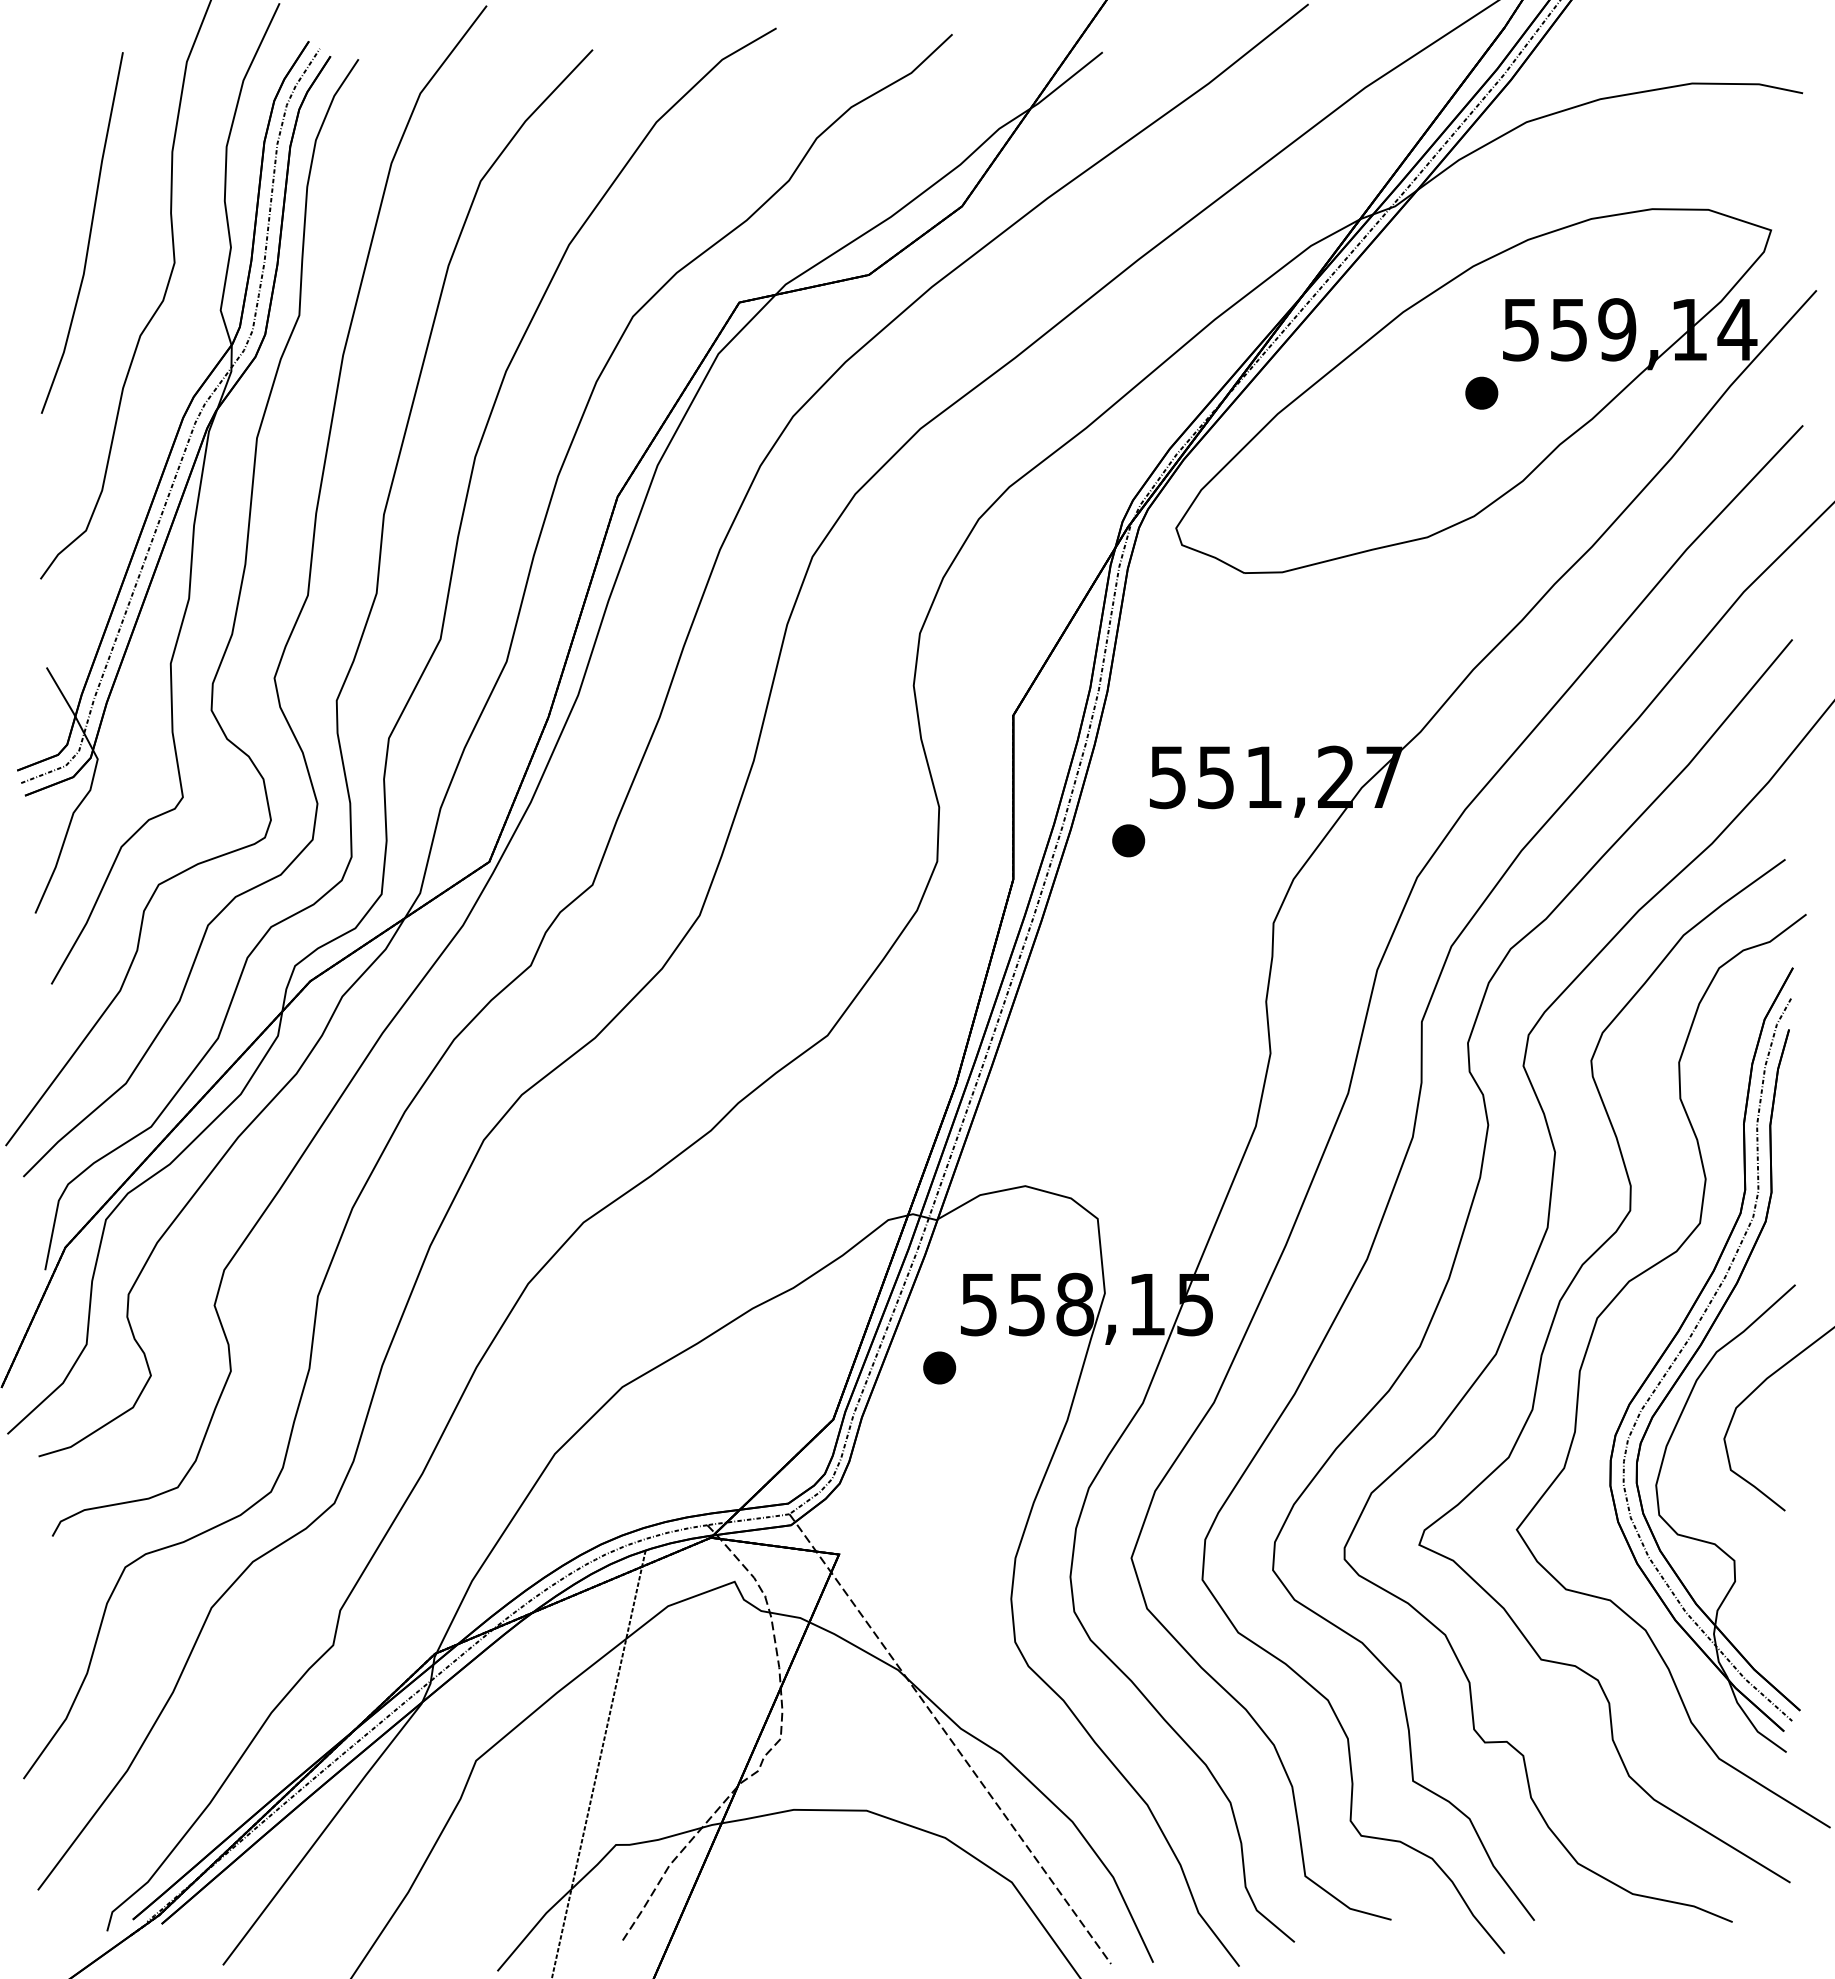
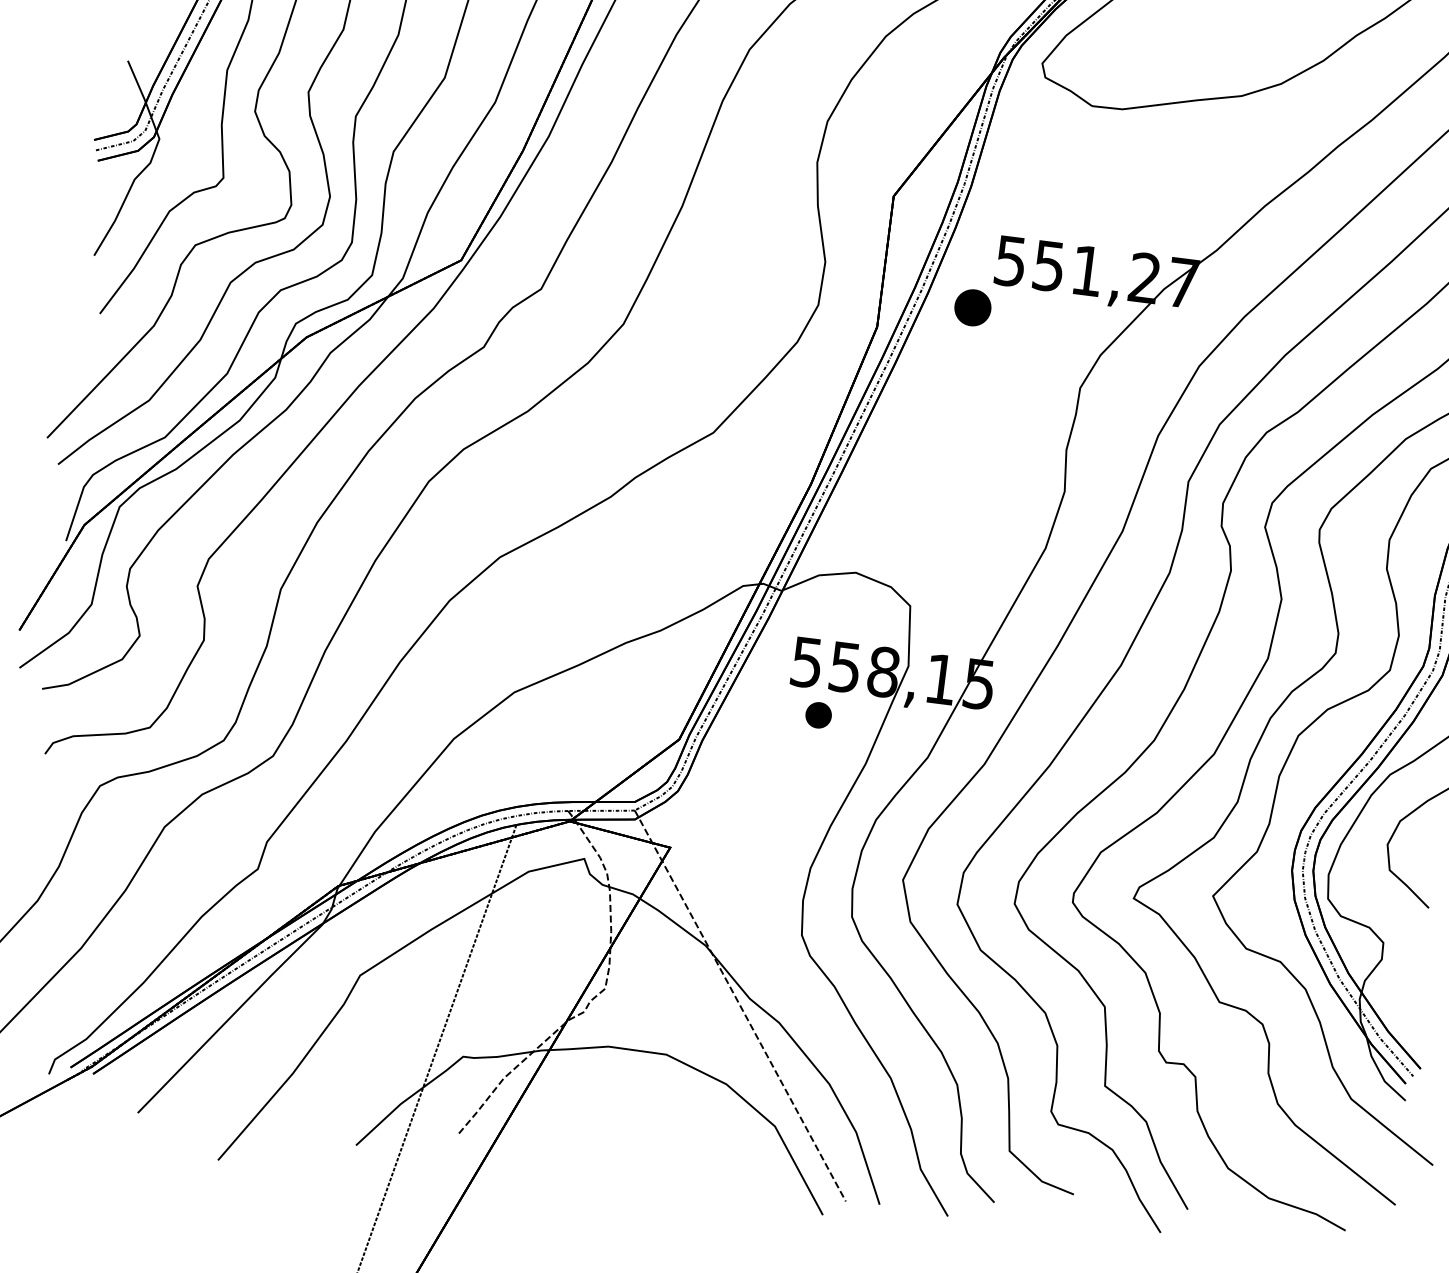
part: (1128, 840) -> (972, 307), size x1.4
part: (939, 1367) -> (818, 714), moved

